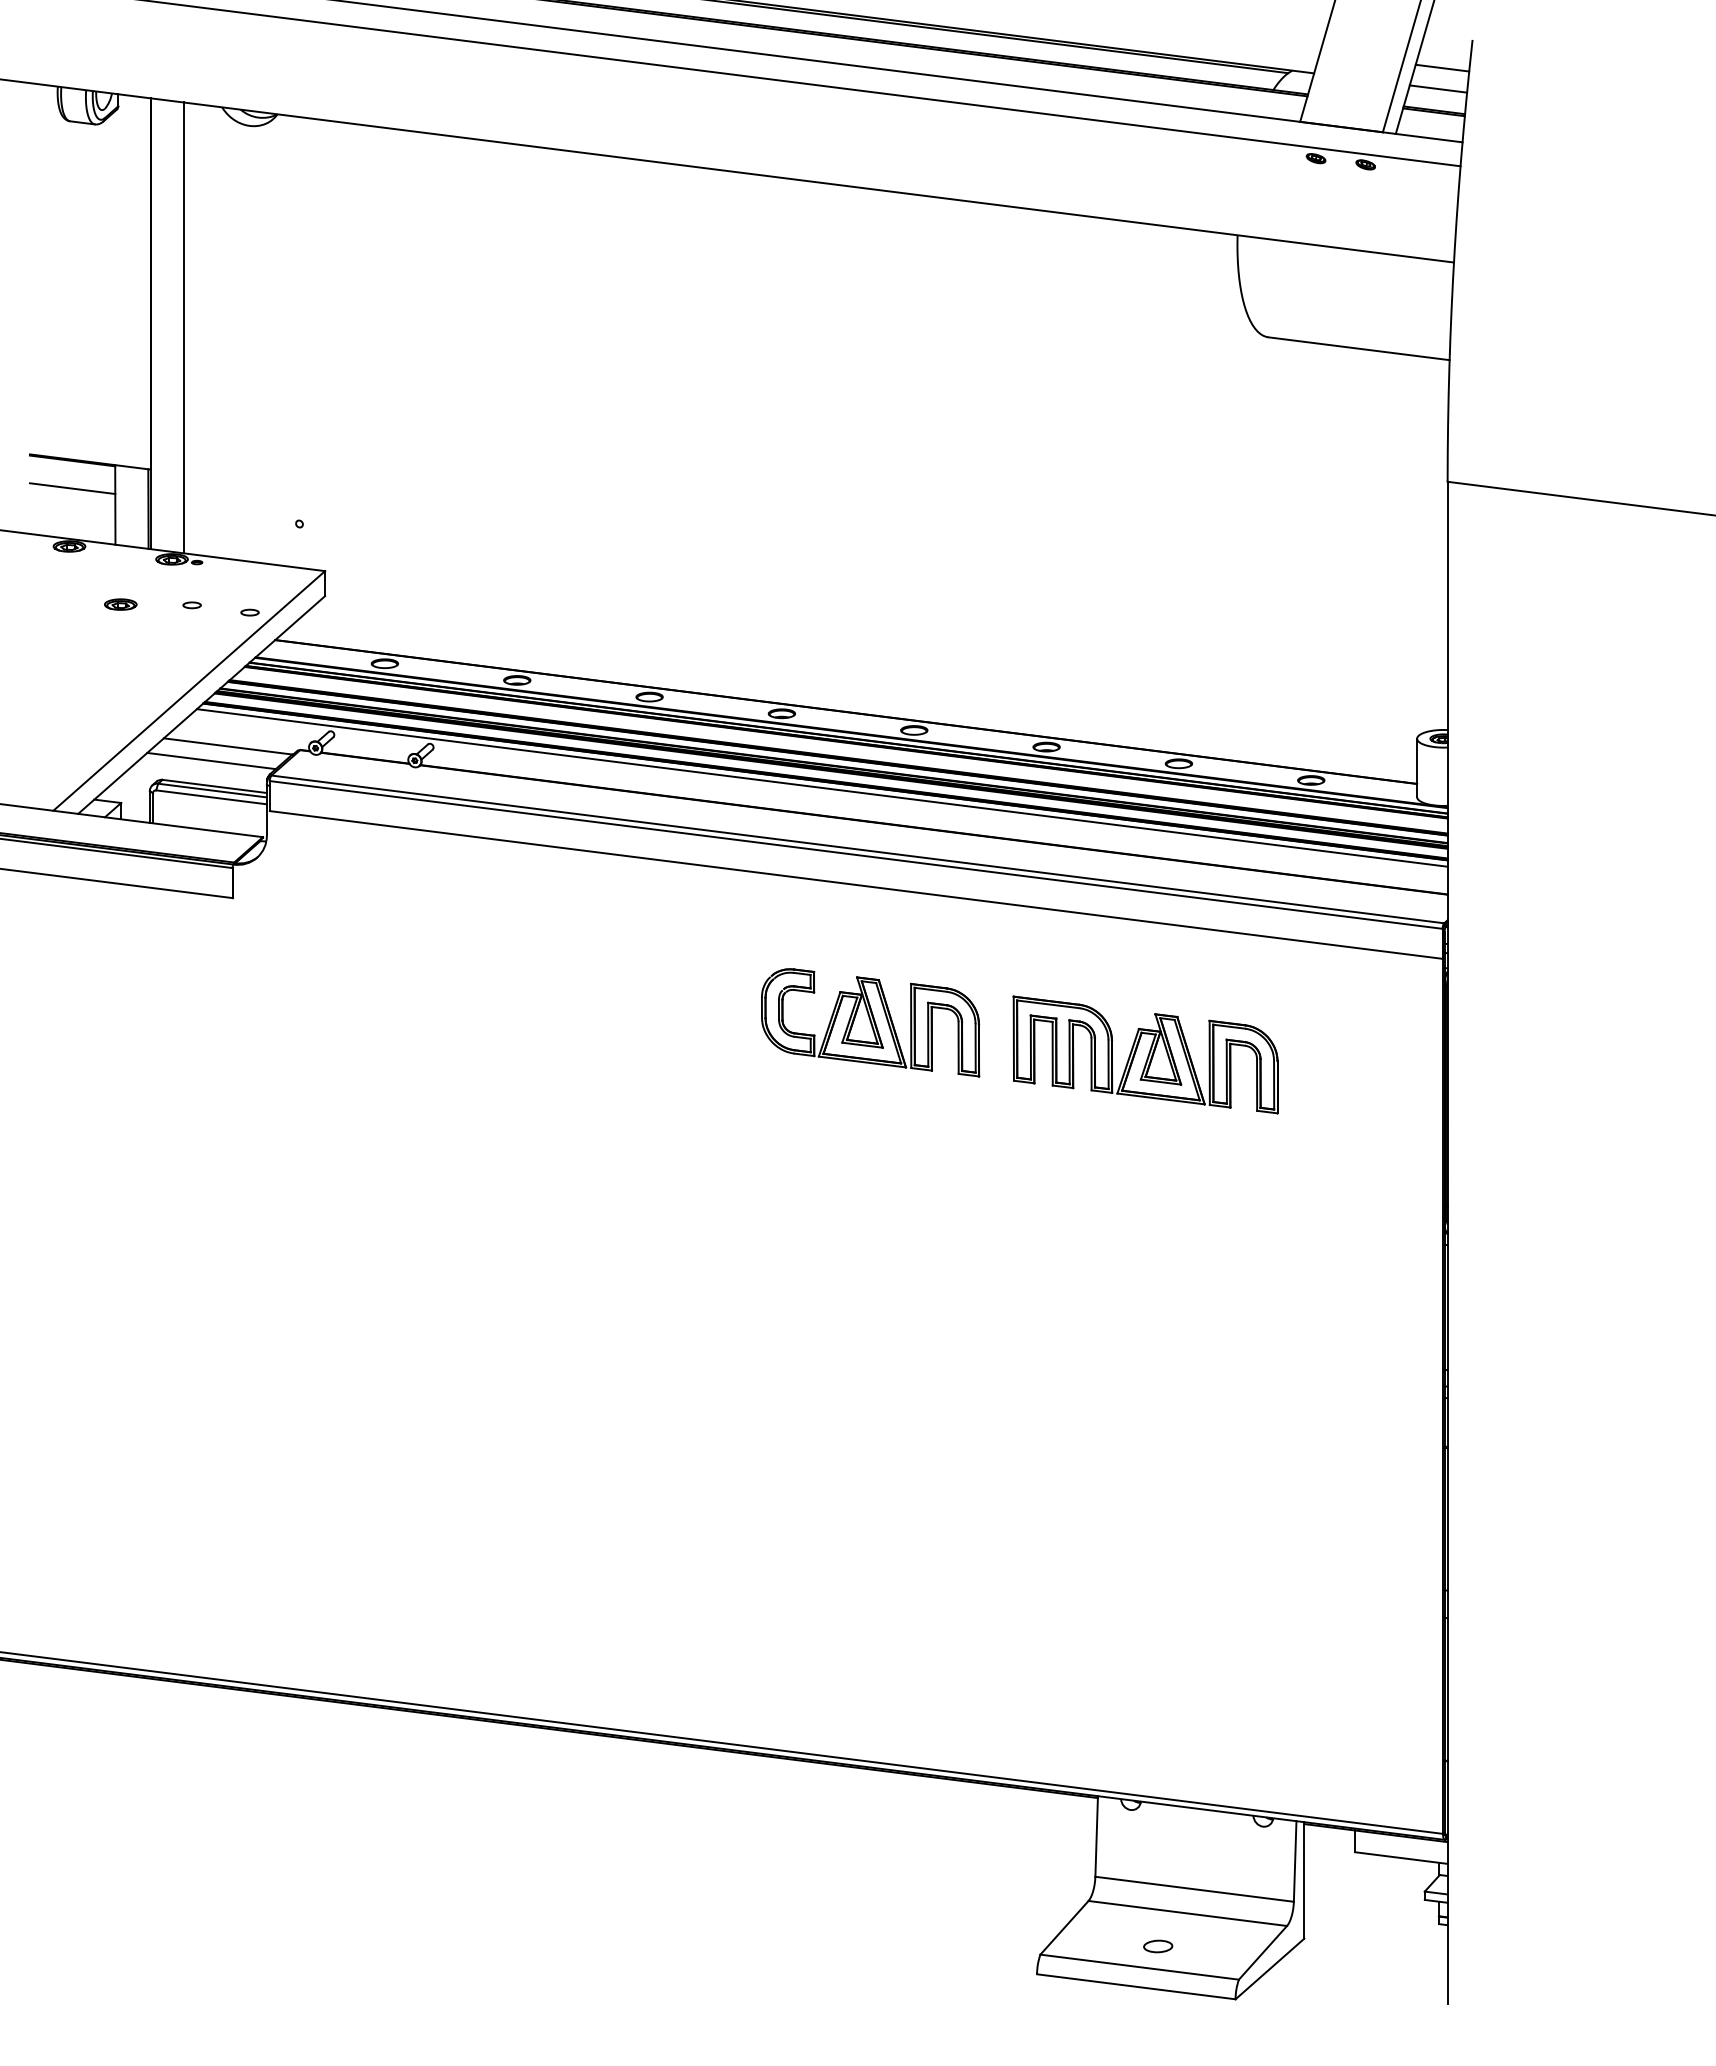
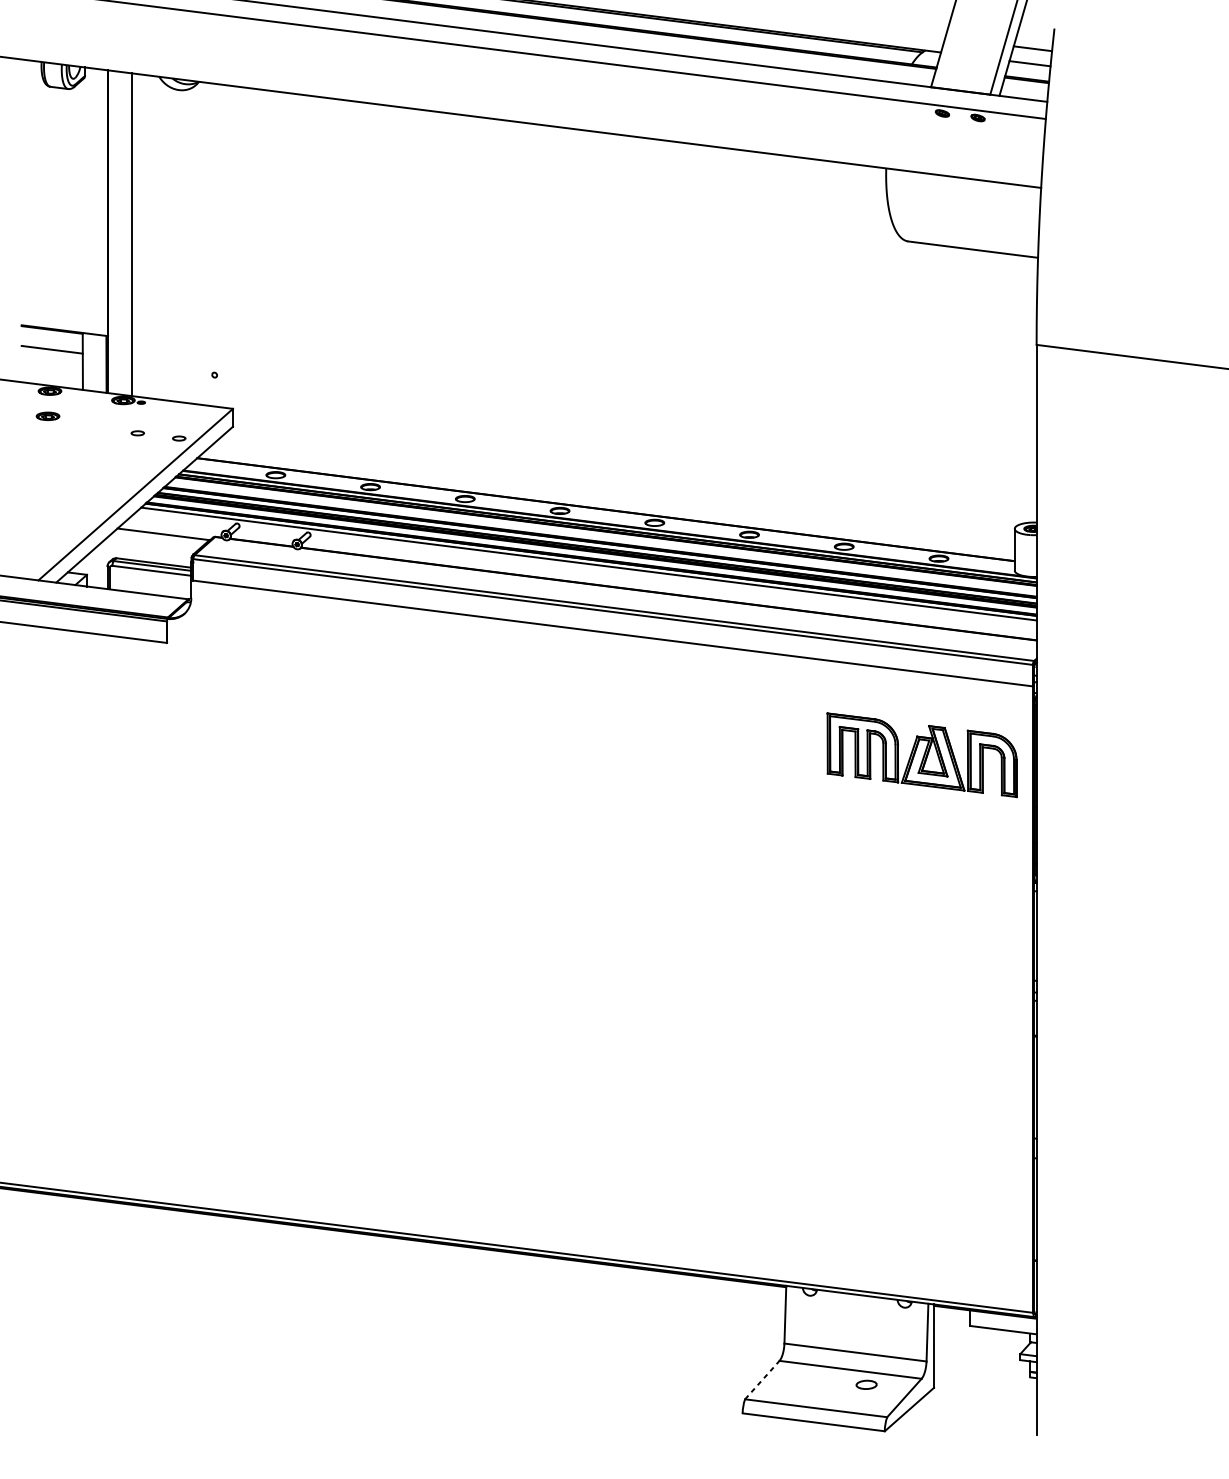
part: (120, 604) -> (47, 416), moved
line: (211, 760) -> (151, 544), removed
part: (870, 1022) -> (623, 731), removed
part: (1145, 1054) -> (921, 754), moved
line: (1064, 1927) -> (762, 1379), solid -> dashed
part: (1158, 1946) -> (866, 1384), moved

